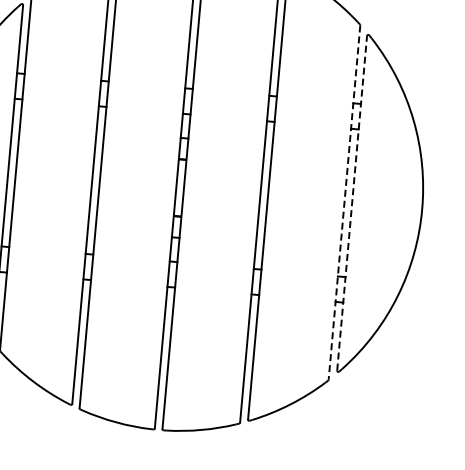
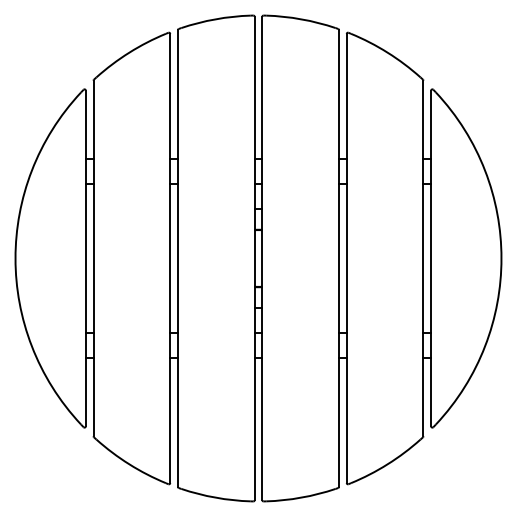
line: (344, 202) -> (423, 258), dashed -> solid
line: (352, 203) -> (431, 258), dashed -> solid

